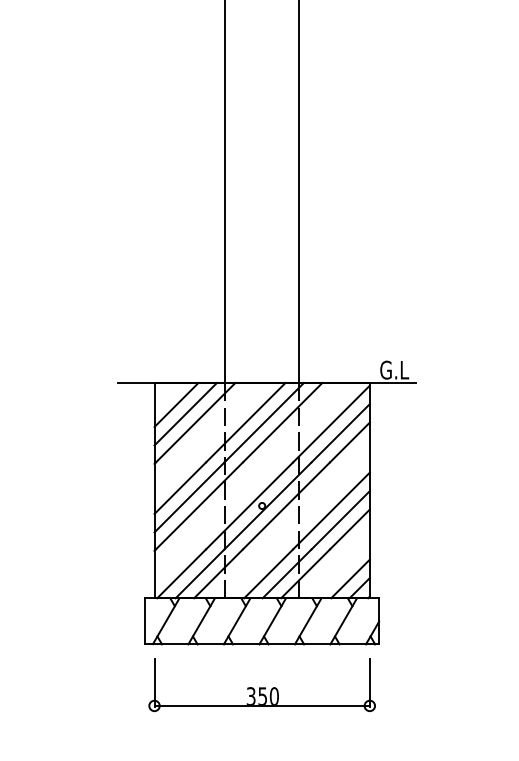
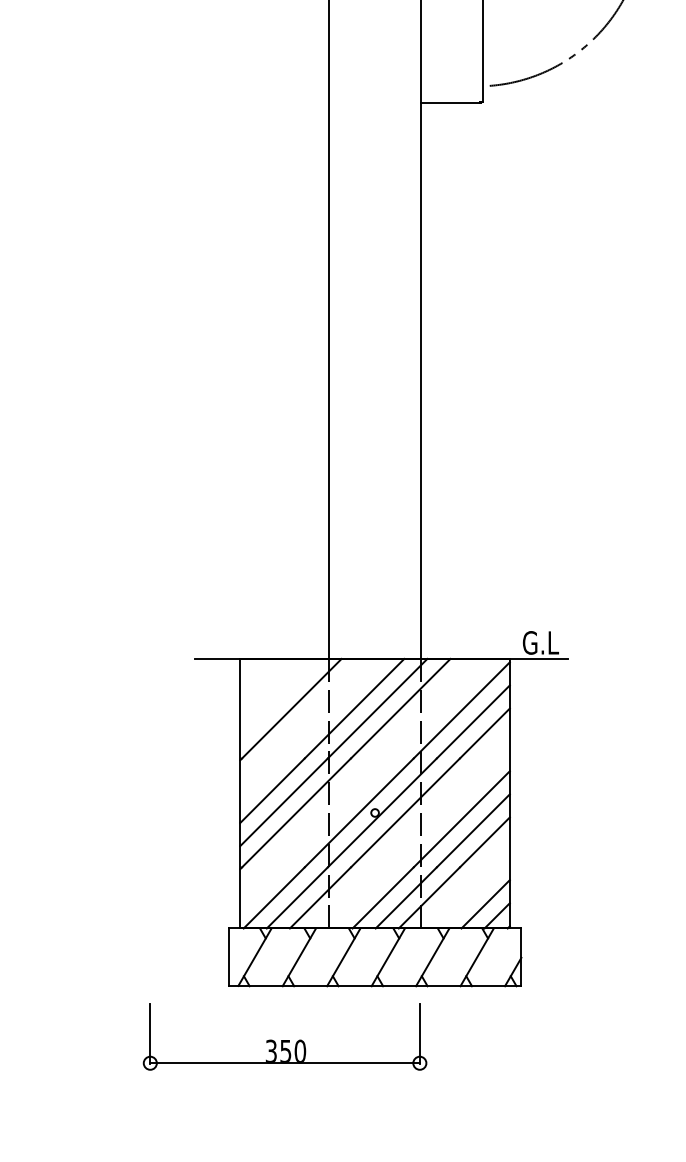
line: (176, 404) -> (267, 686), removed
line: (185, 413) -> (279, 697), removed
part: (261, 684) -> (284, 1036), moved

